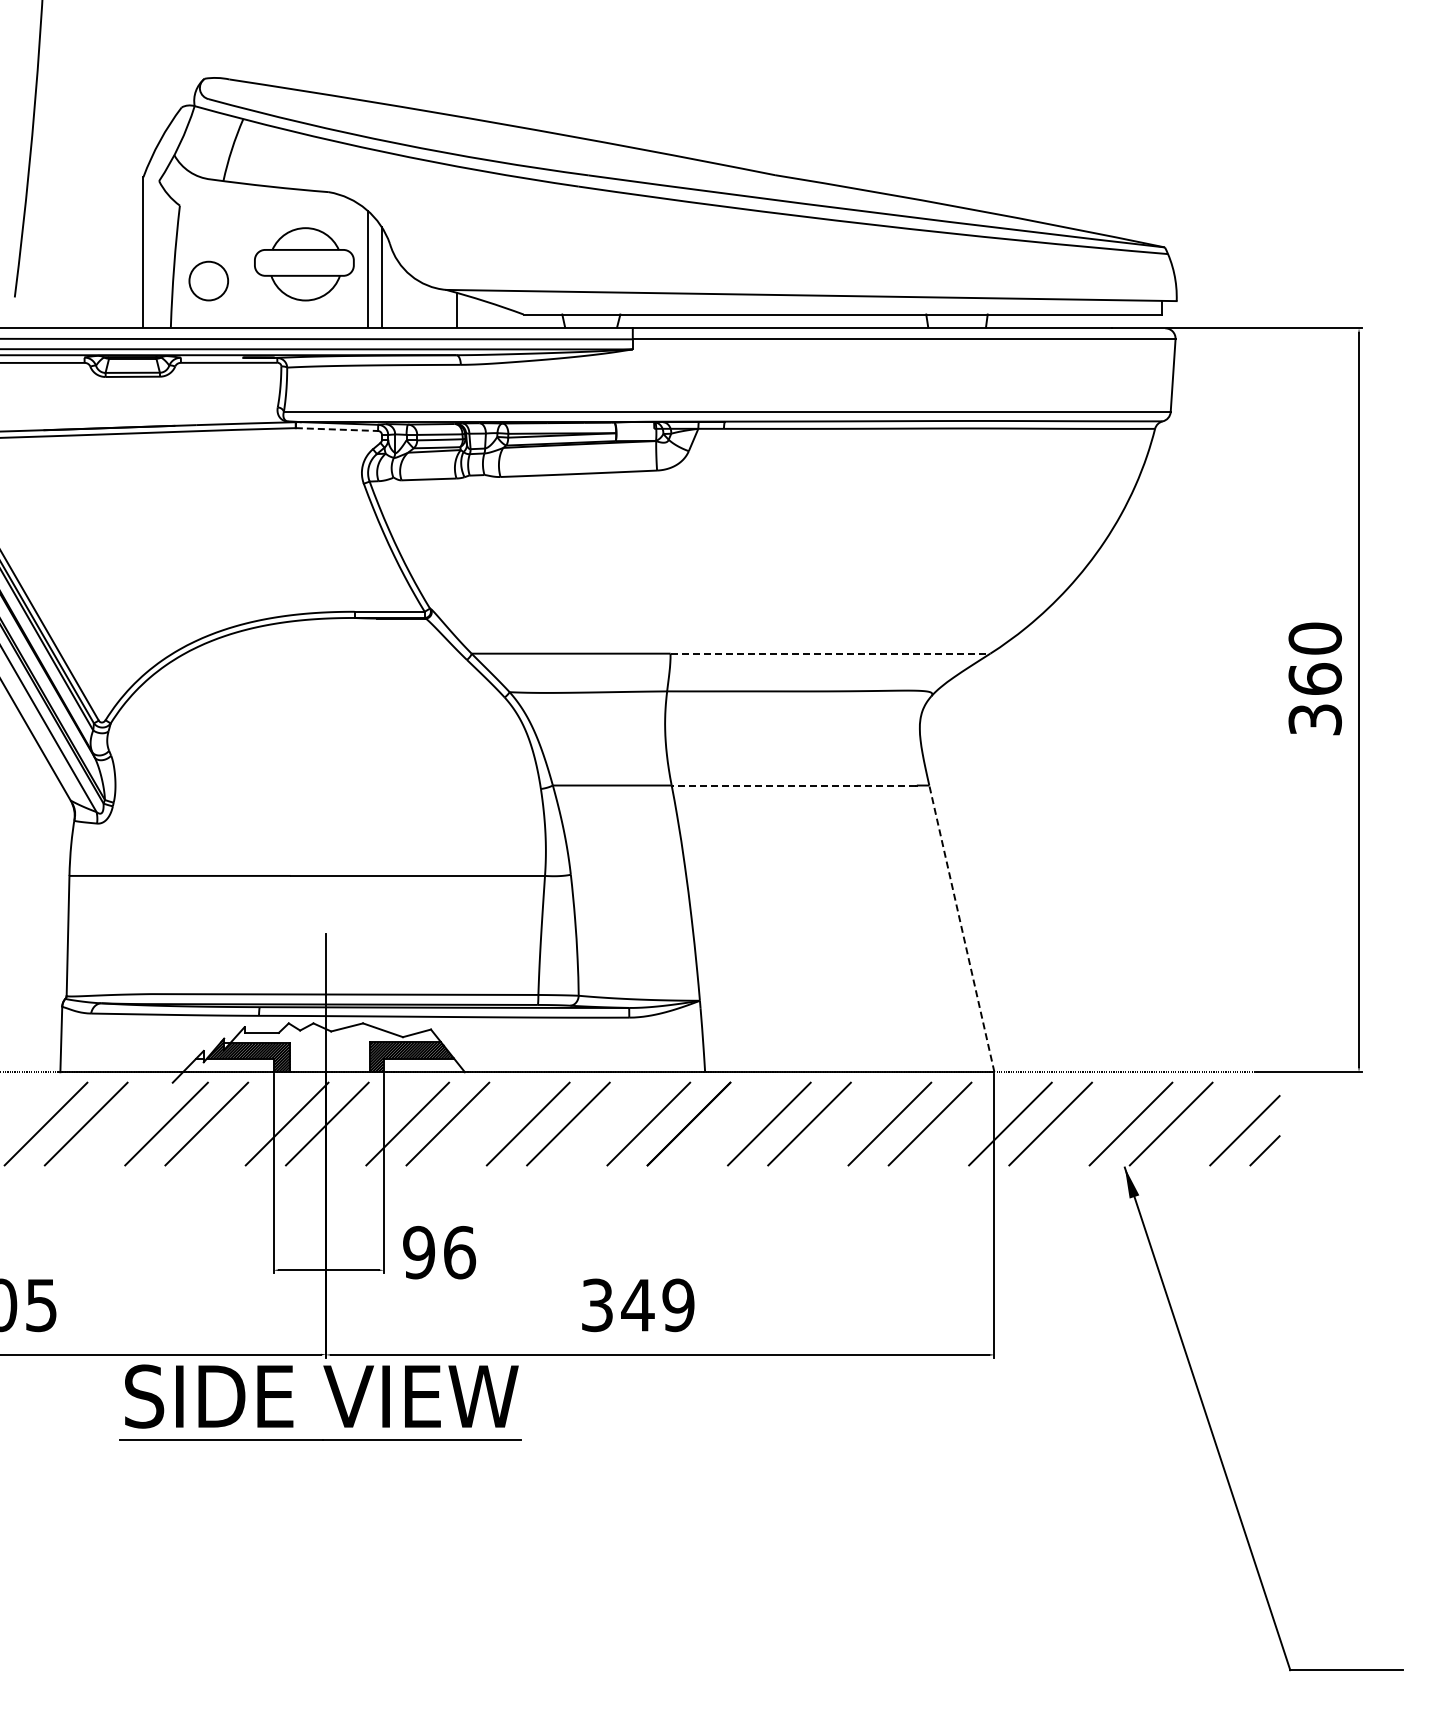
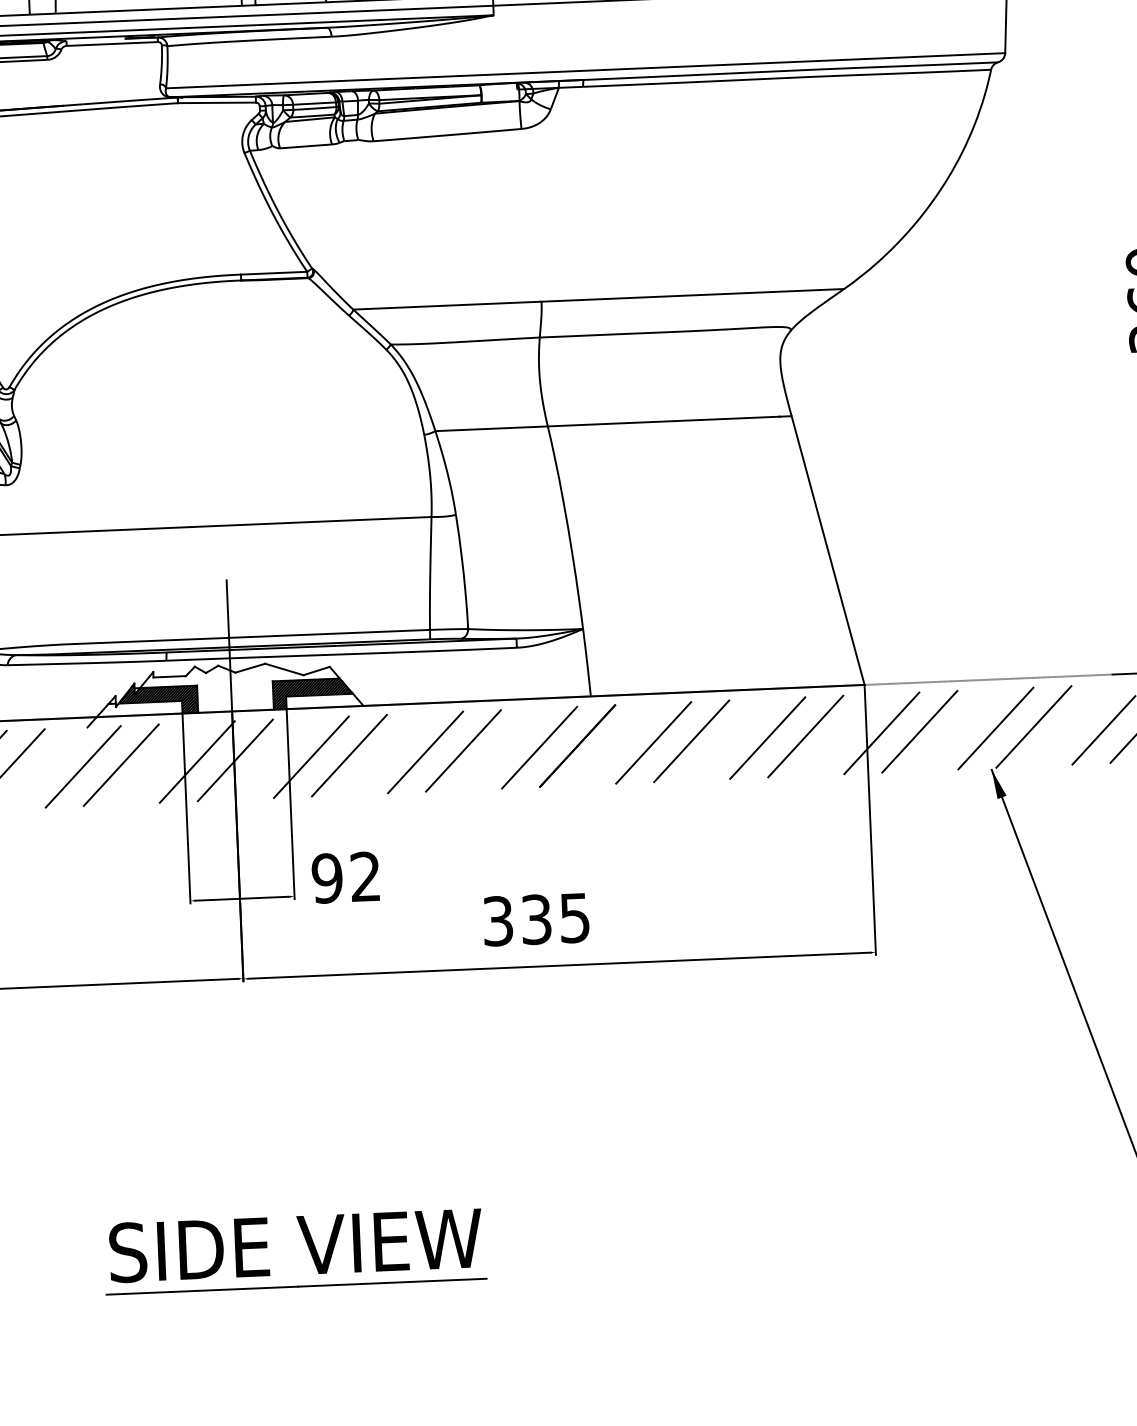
line: (337, 429) -> (217, 102), dashed -> solid
line: (830, 653) -> (692, 295), dashed -> solid
line: (793, 785) -> (663, 421), dashed -> solid
line: (961, 928) -> (827, 550), dashed -> solid
text: (460, 1252) -> (366, 876), 96 -> 92
text: (657, 1305) -> (555, 919), 349 -> 335
part: (333, 1396) -> (307, 1245), moved

